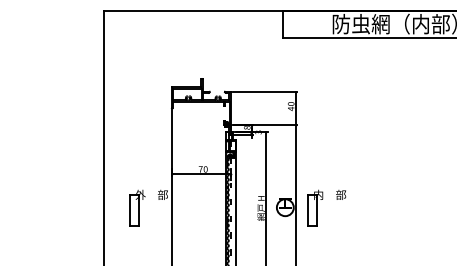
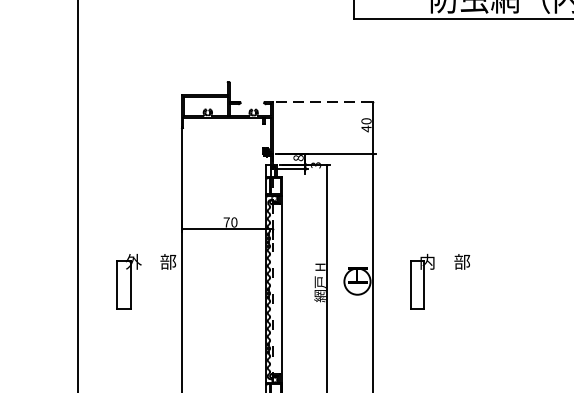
line: (265, 91) -> (326, 102), solid -> dashed
part: (322, 199) -> (433, 268), moved

